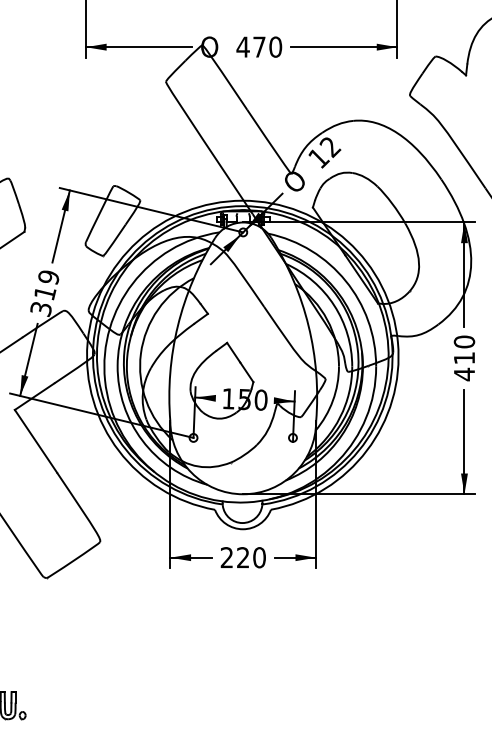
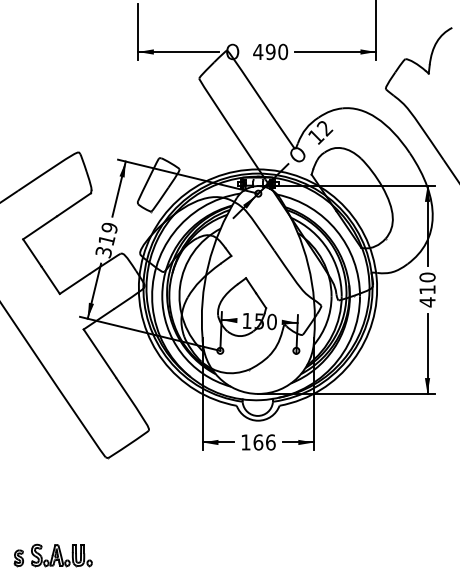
text: (259, 46) -> (270, 51), 470 -> 490
text: (243, 557) -> (258, 442), 220 -> 166

